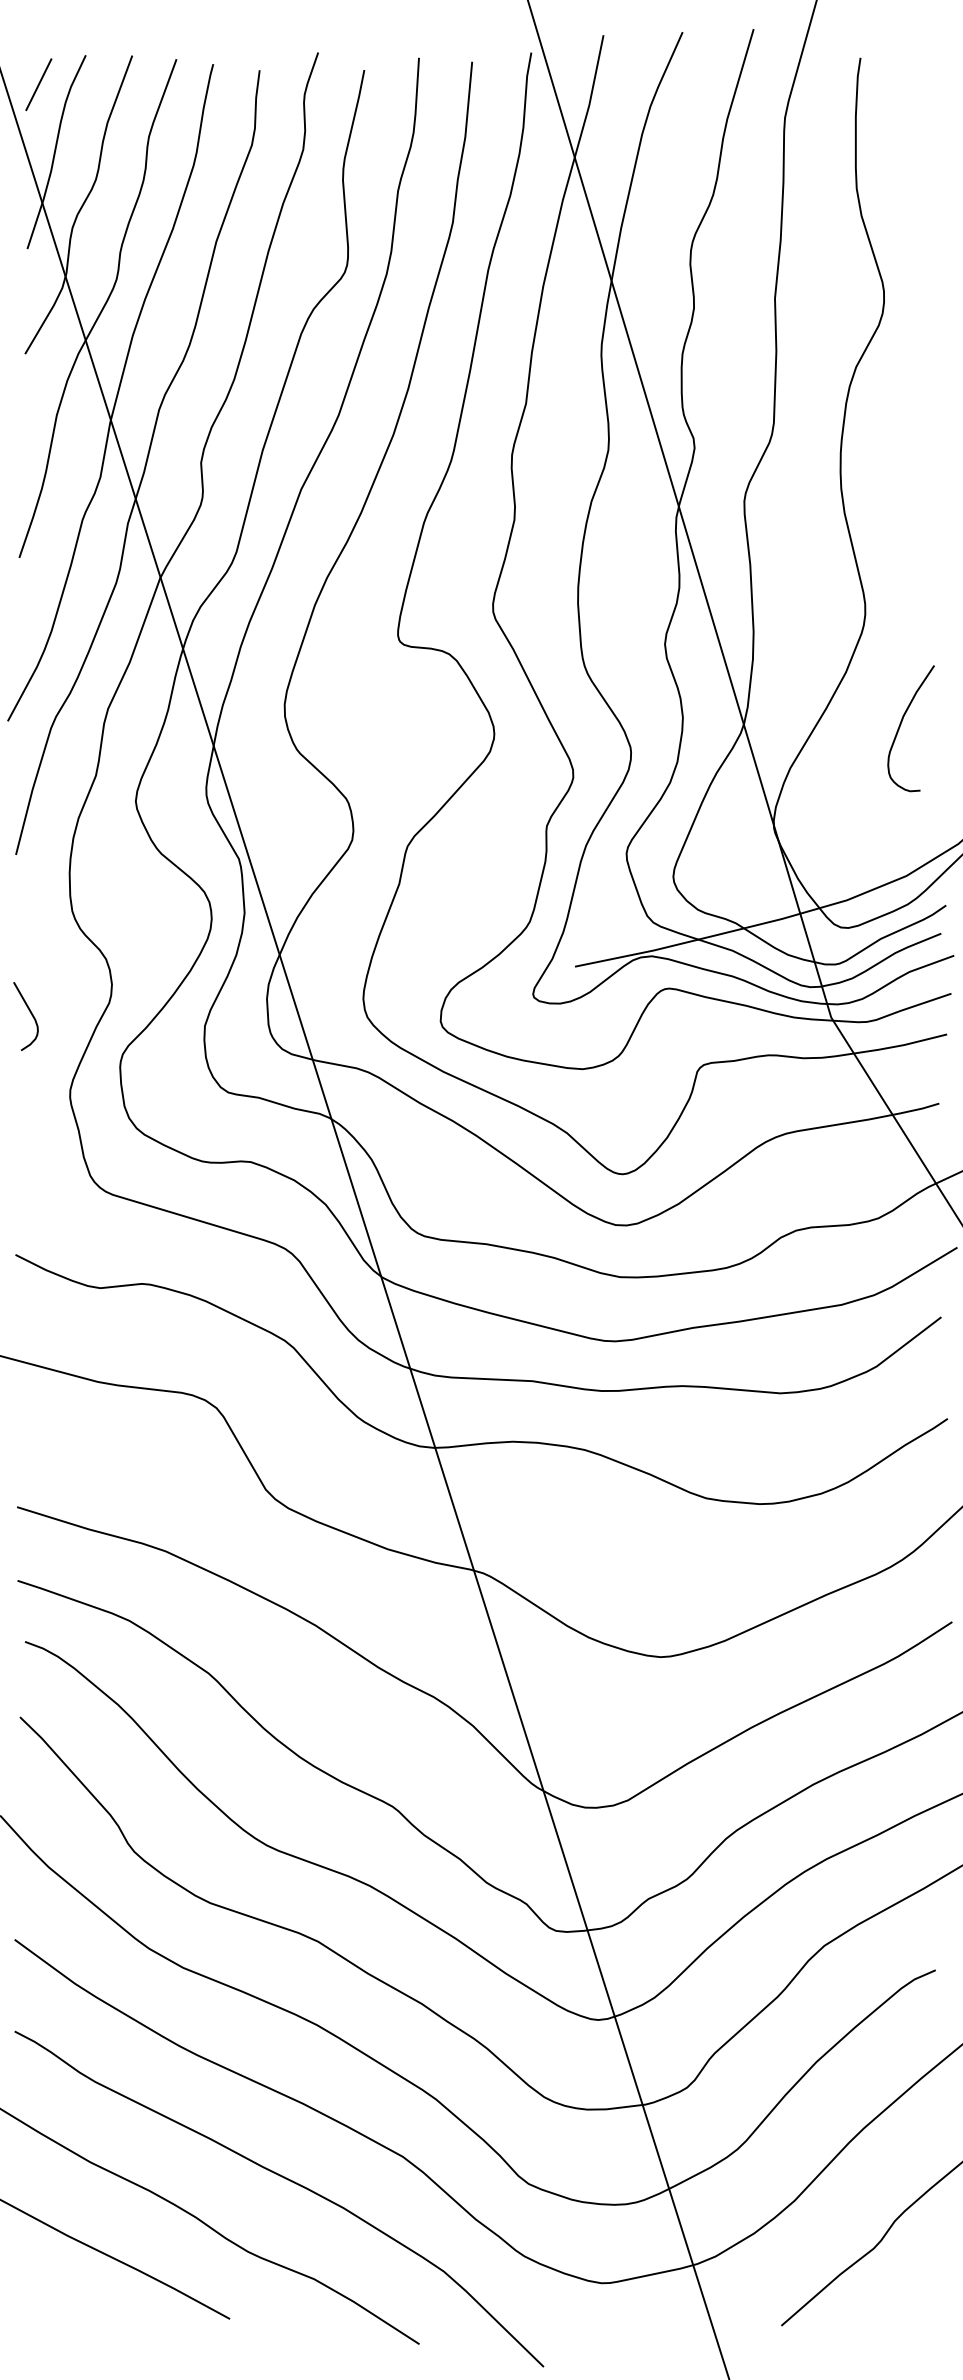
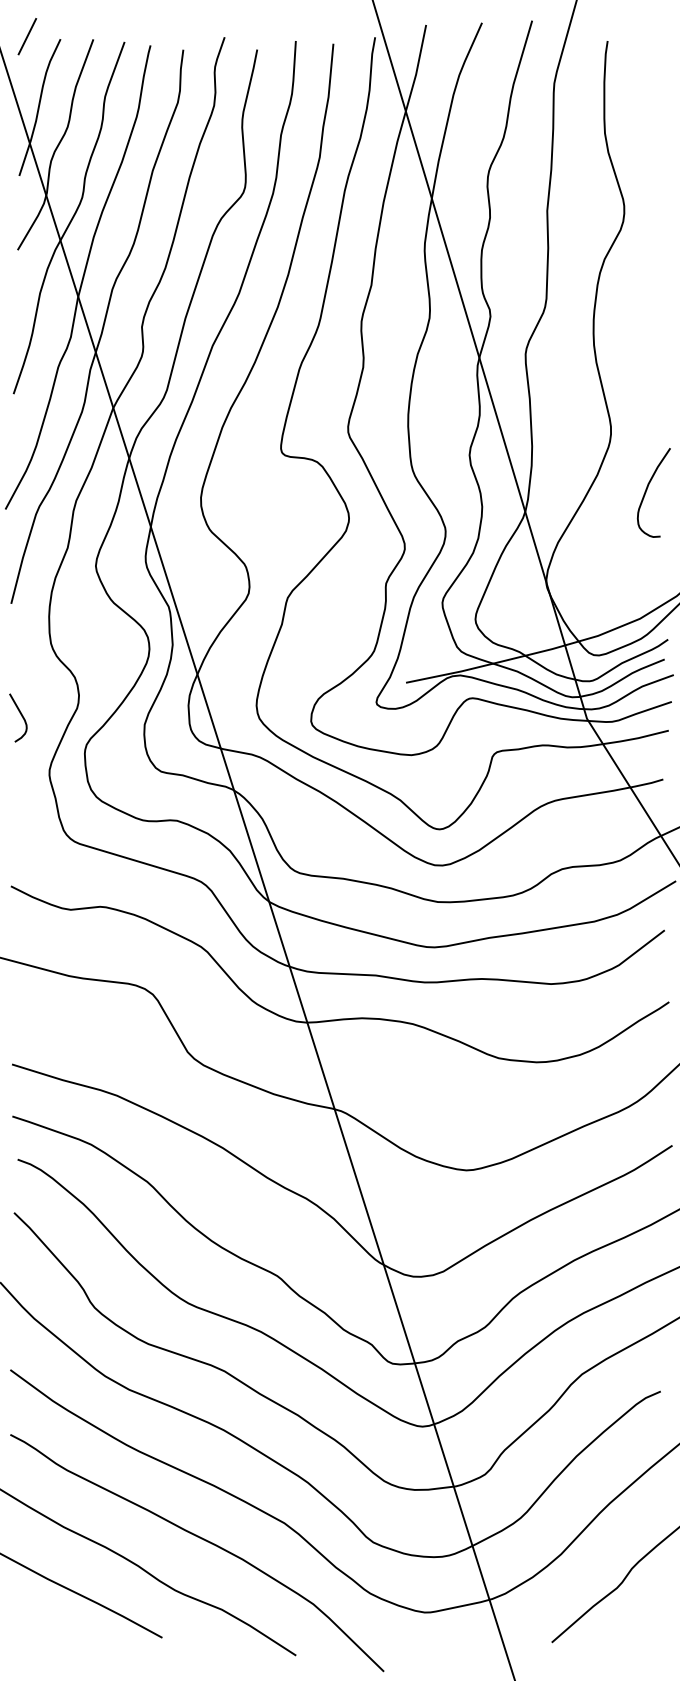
line: (38, 84) -> (27, 36), moved
curve: (901, 724) -> (647, 489), moved

